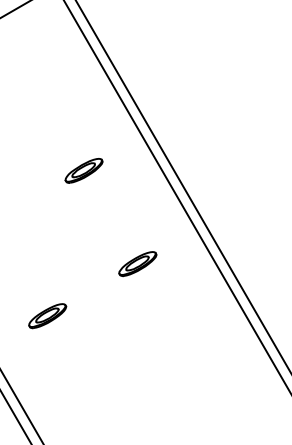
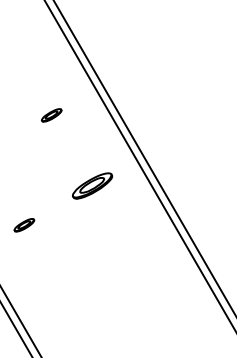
part: (83, 170) -> (51, 115), size x0.7
part: (137, 263) -> (92, 185), size x1.4
part: (47, 316) -> (24, 225), size x0.7

